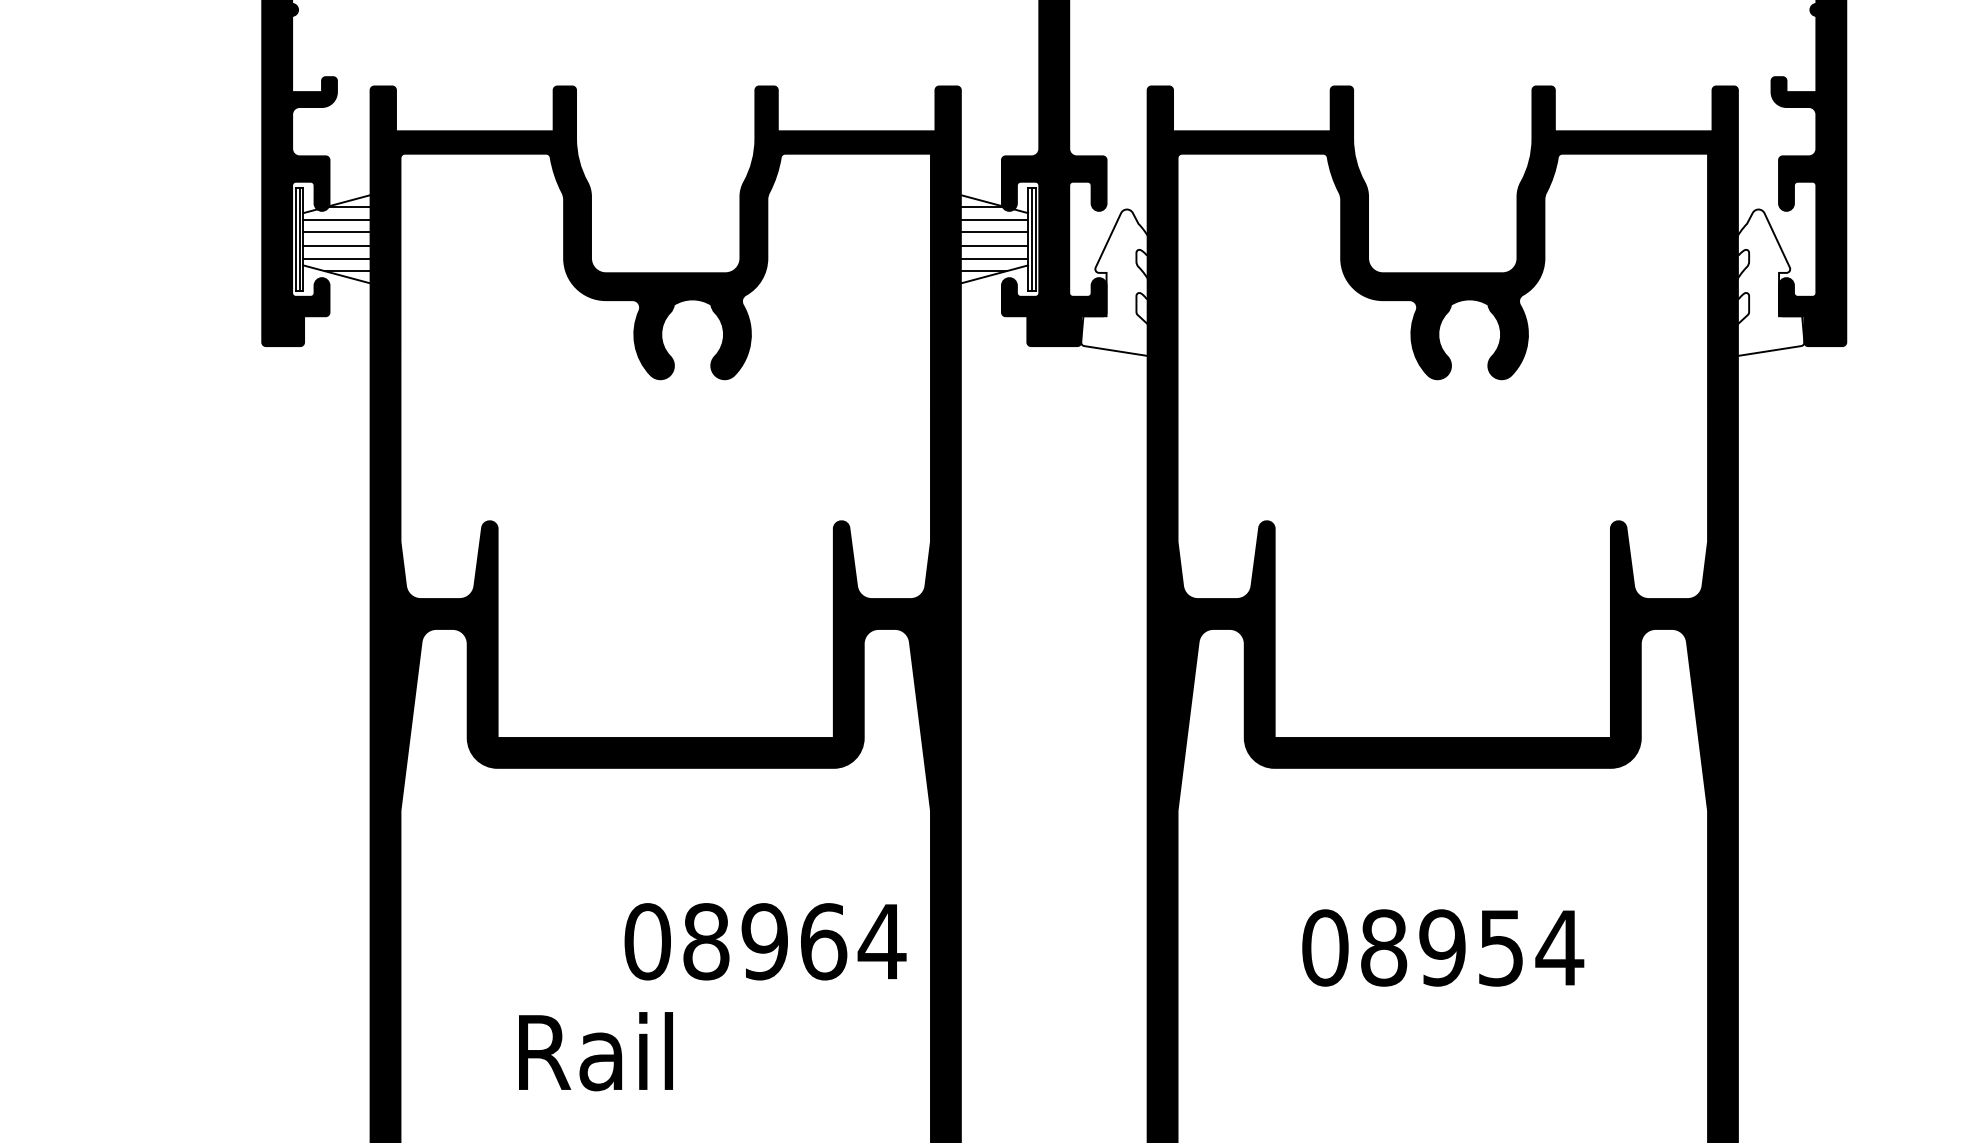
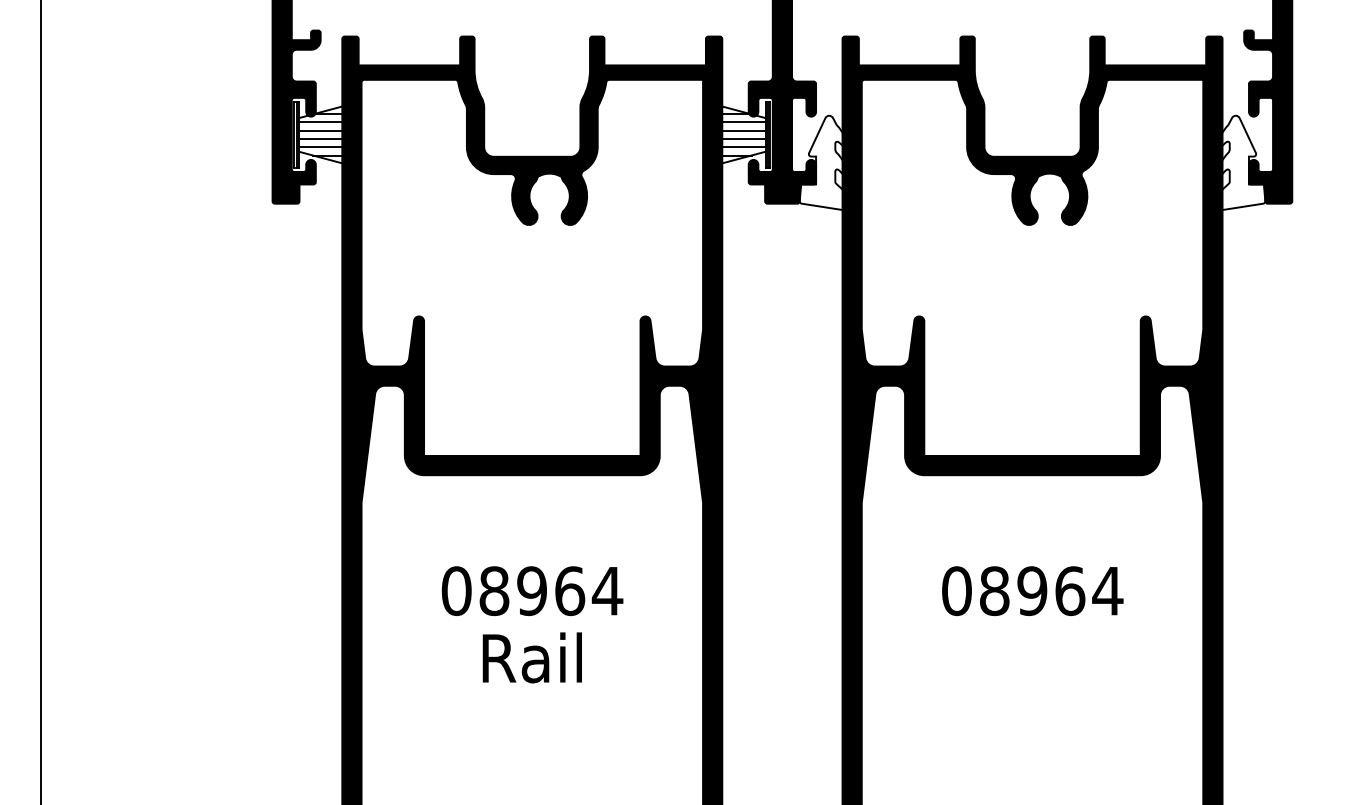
text: (765, 942) -> (532, 591), moved
text: (1501, 948) -> (1070, 591), 08954 -> 08964
text: (594, 1051) -> (531, 657), moved

